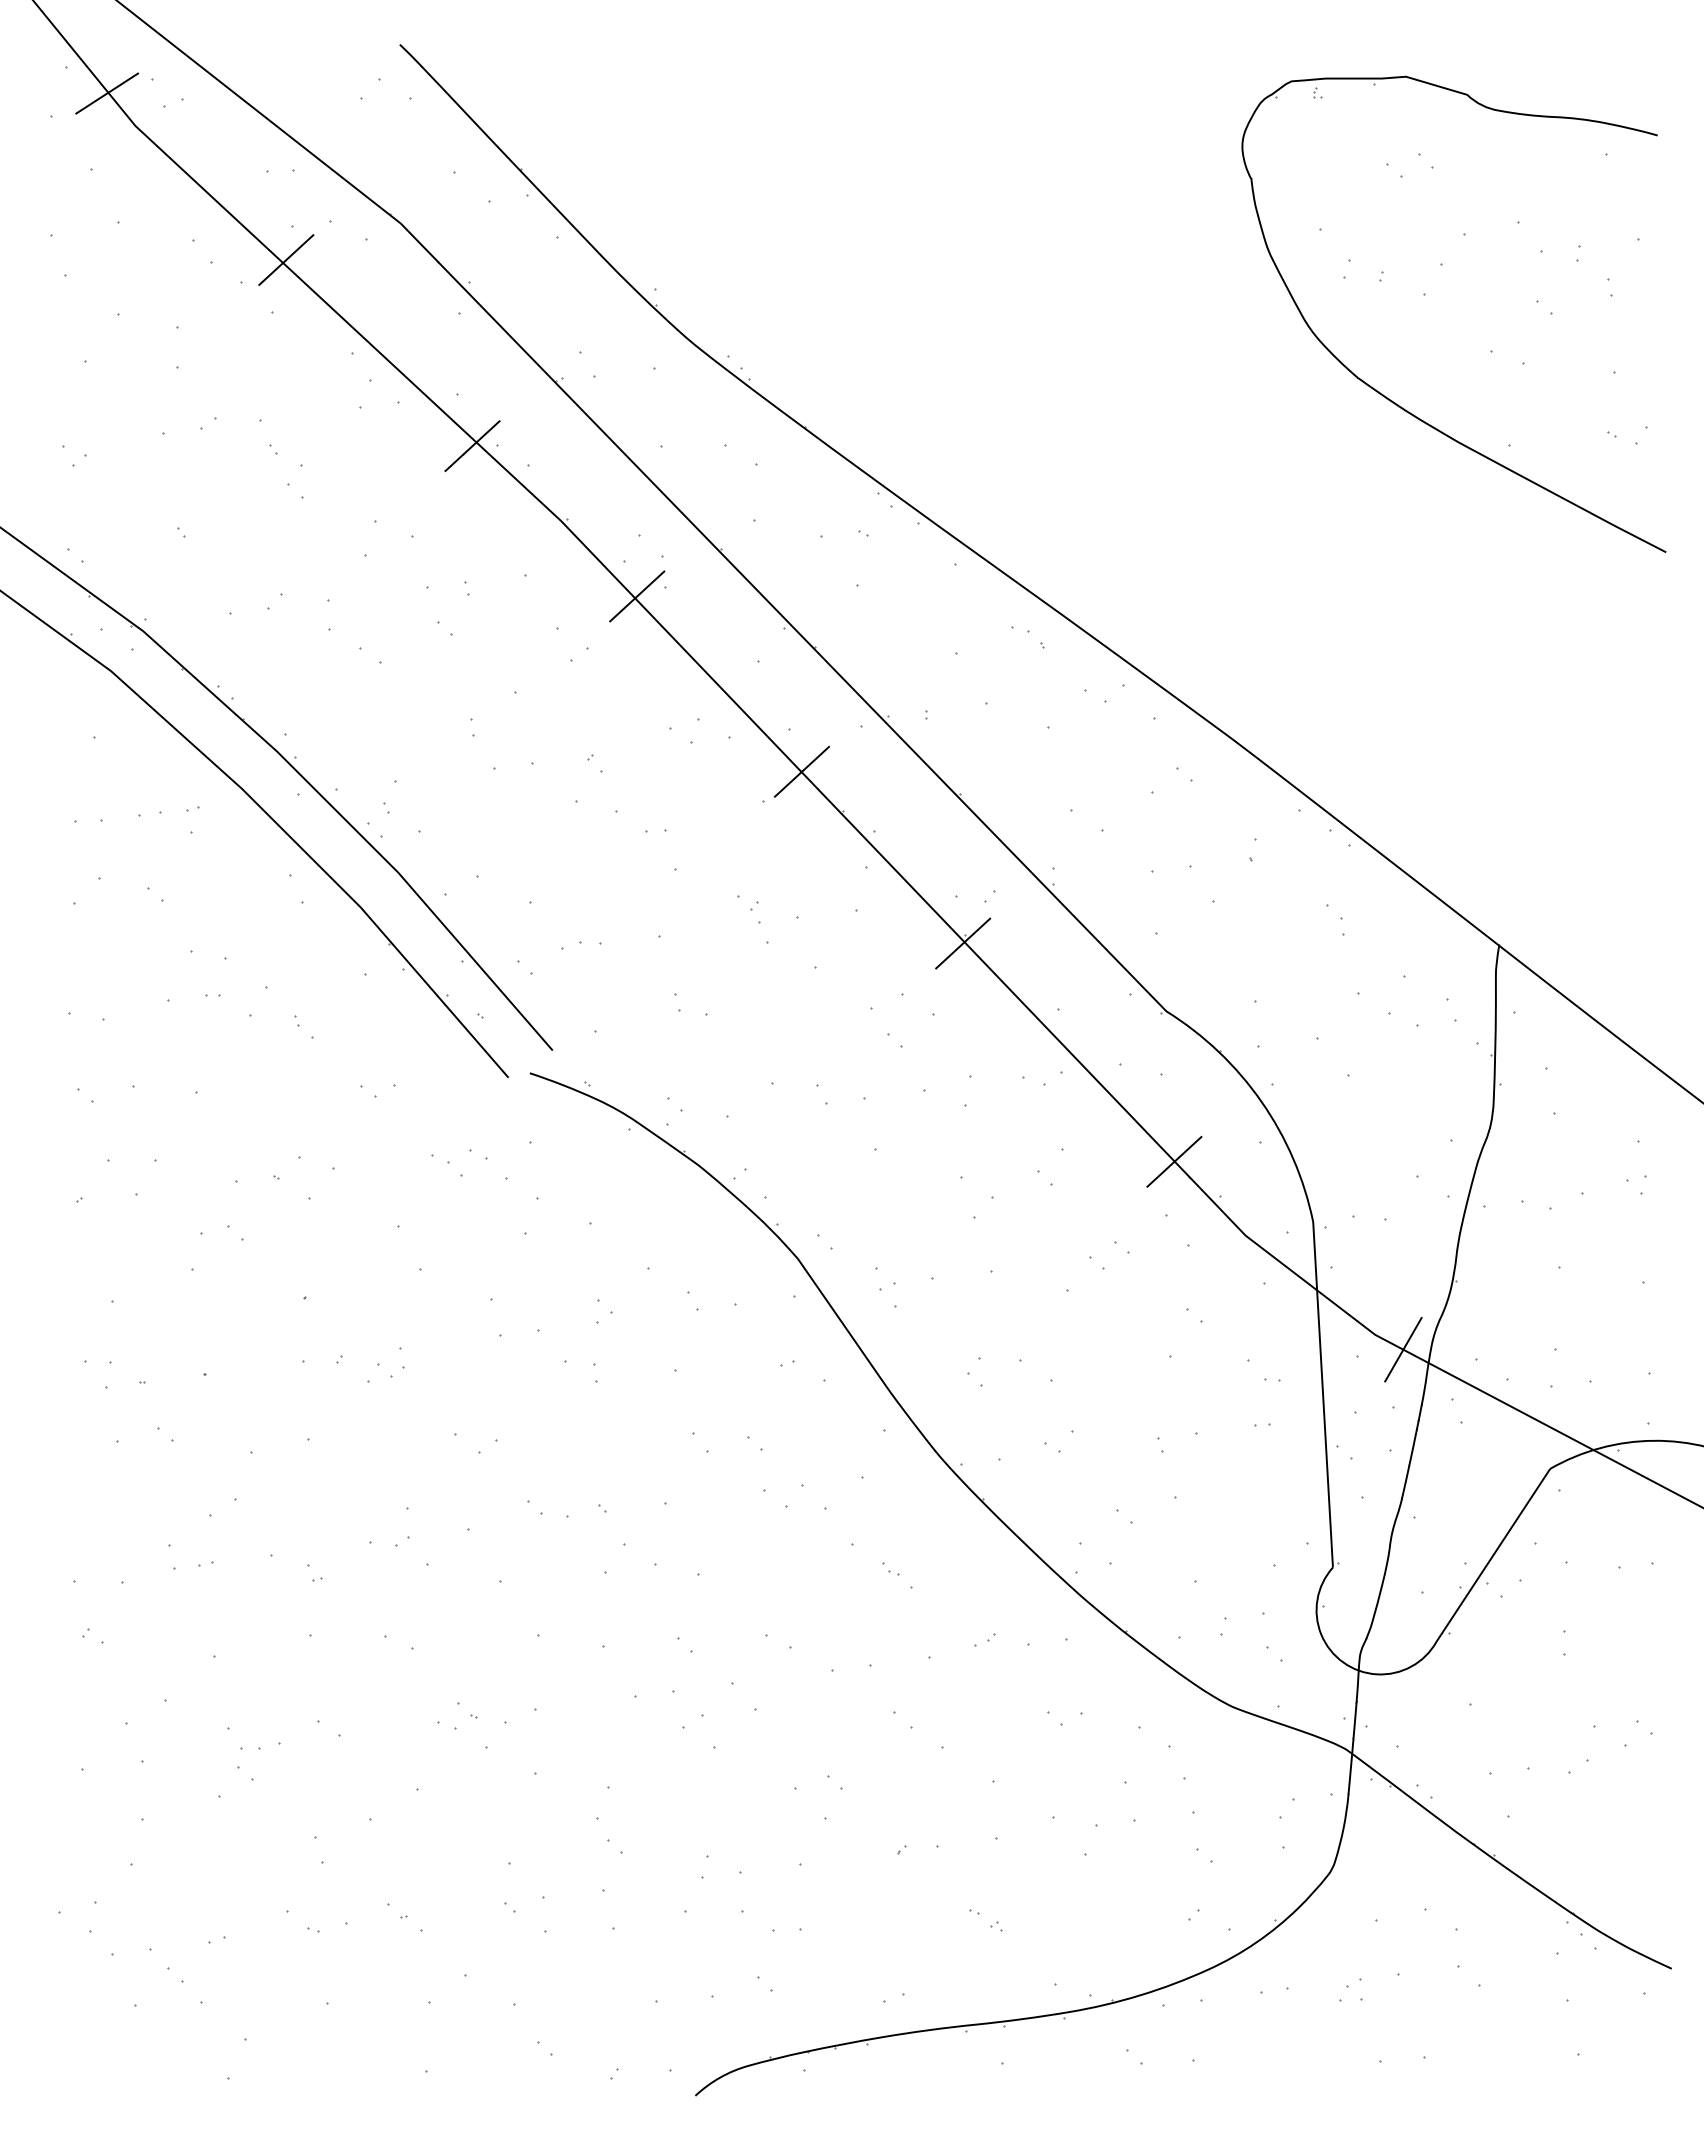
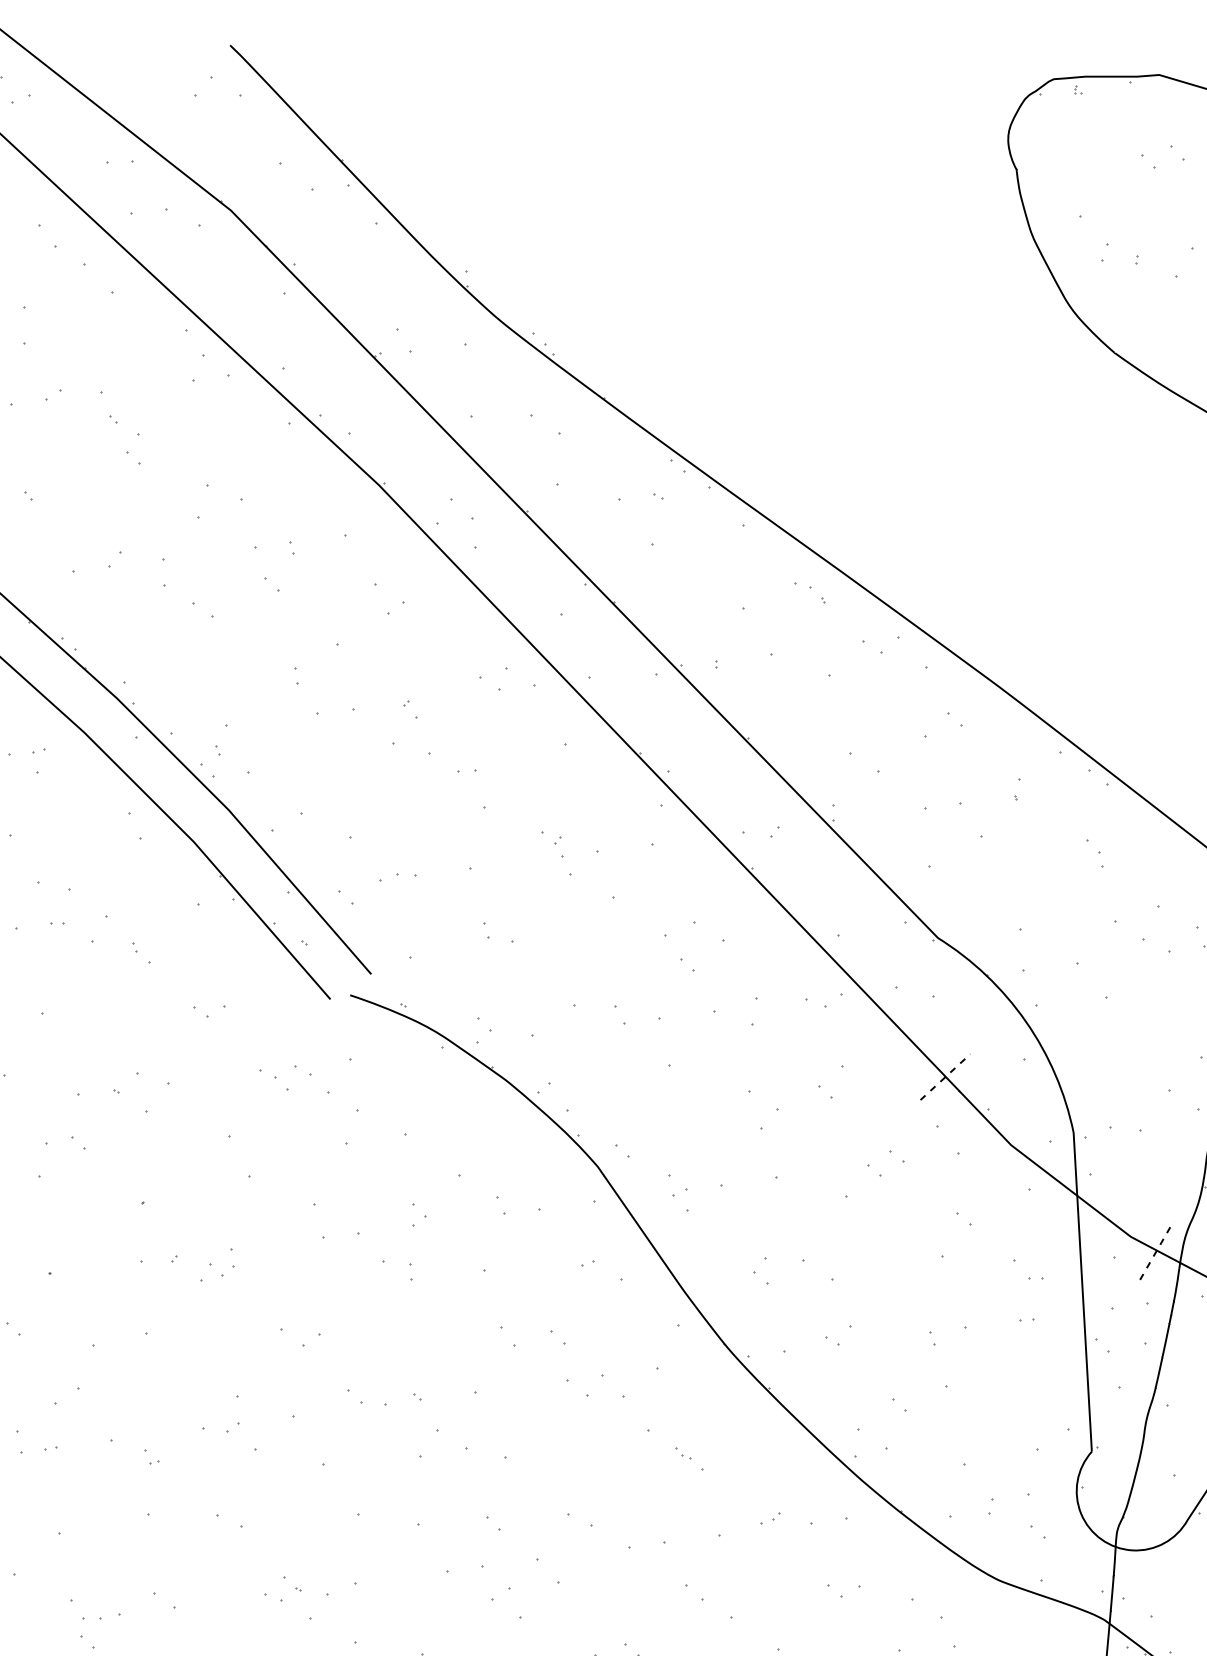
line: (286, 259) -> (125, 243), removed
line: (472, 445) -> (297, 415), removed
line: (637, 596) -> (449, 554), removed
line: (801, 771) -> (601, 716), removed
line: (963, 943) -> (750, 875), removed
line: (1174, 1161) -> (945, 1076), solid -> dashed
line: (1403, 1349) -> (1157, 1250), solid -> dashed

